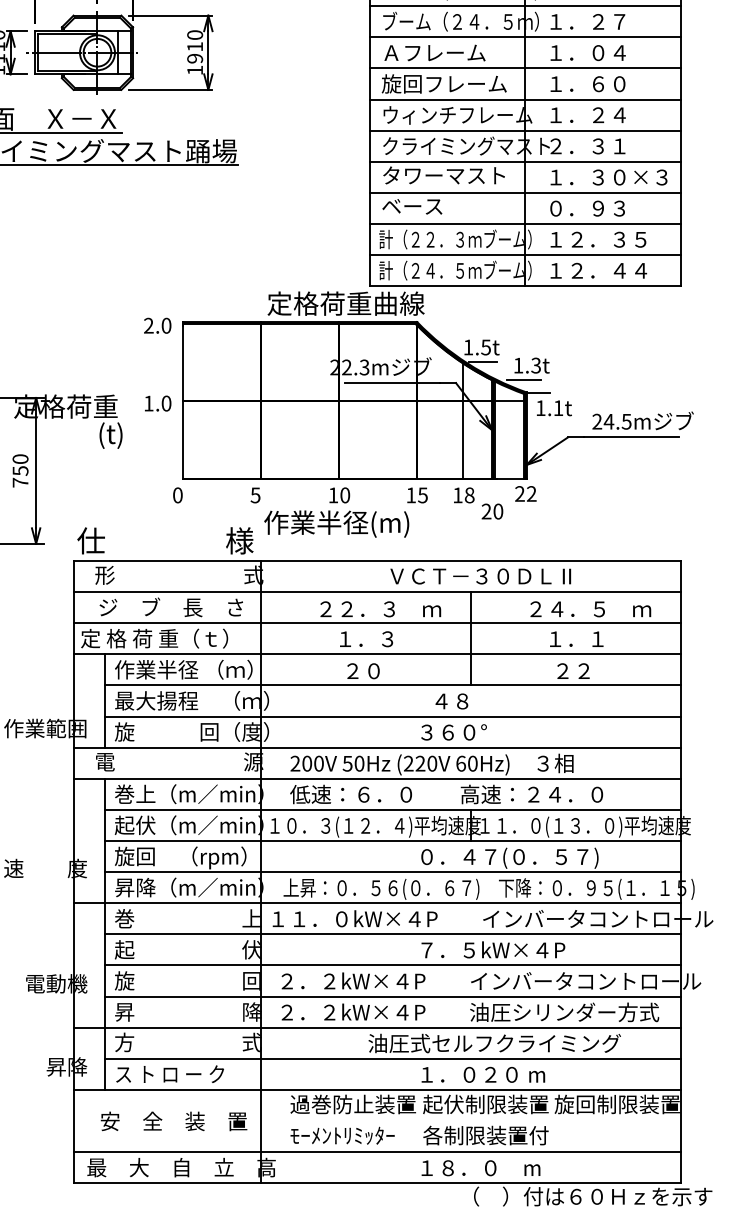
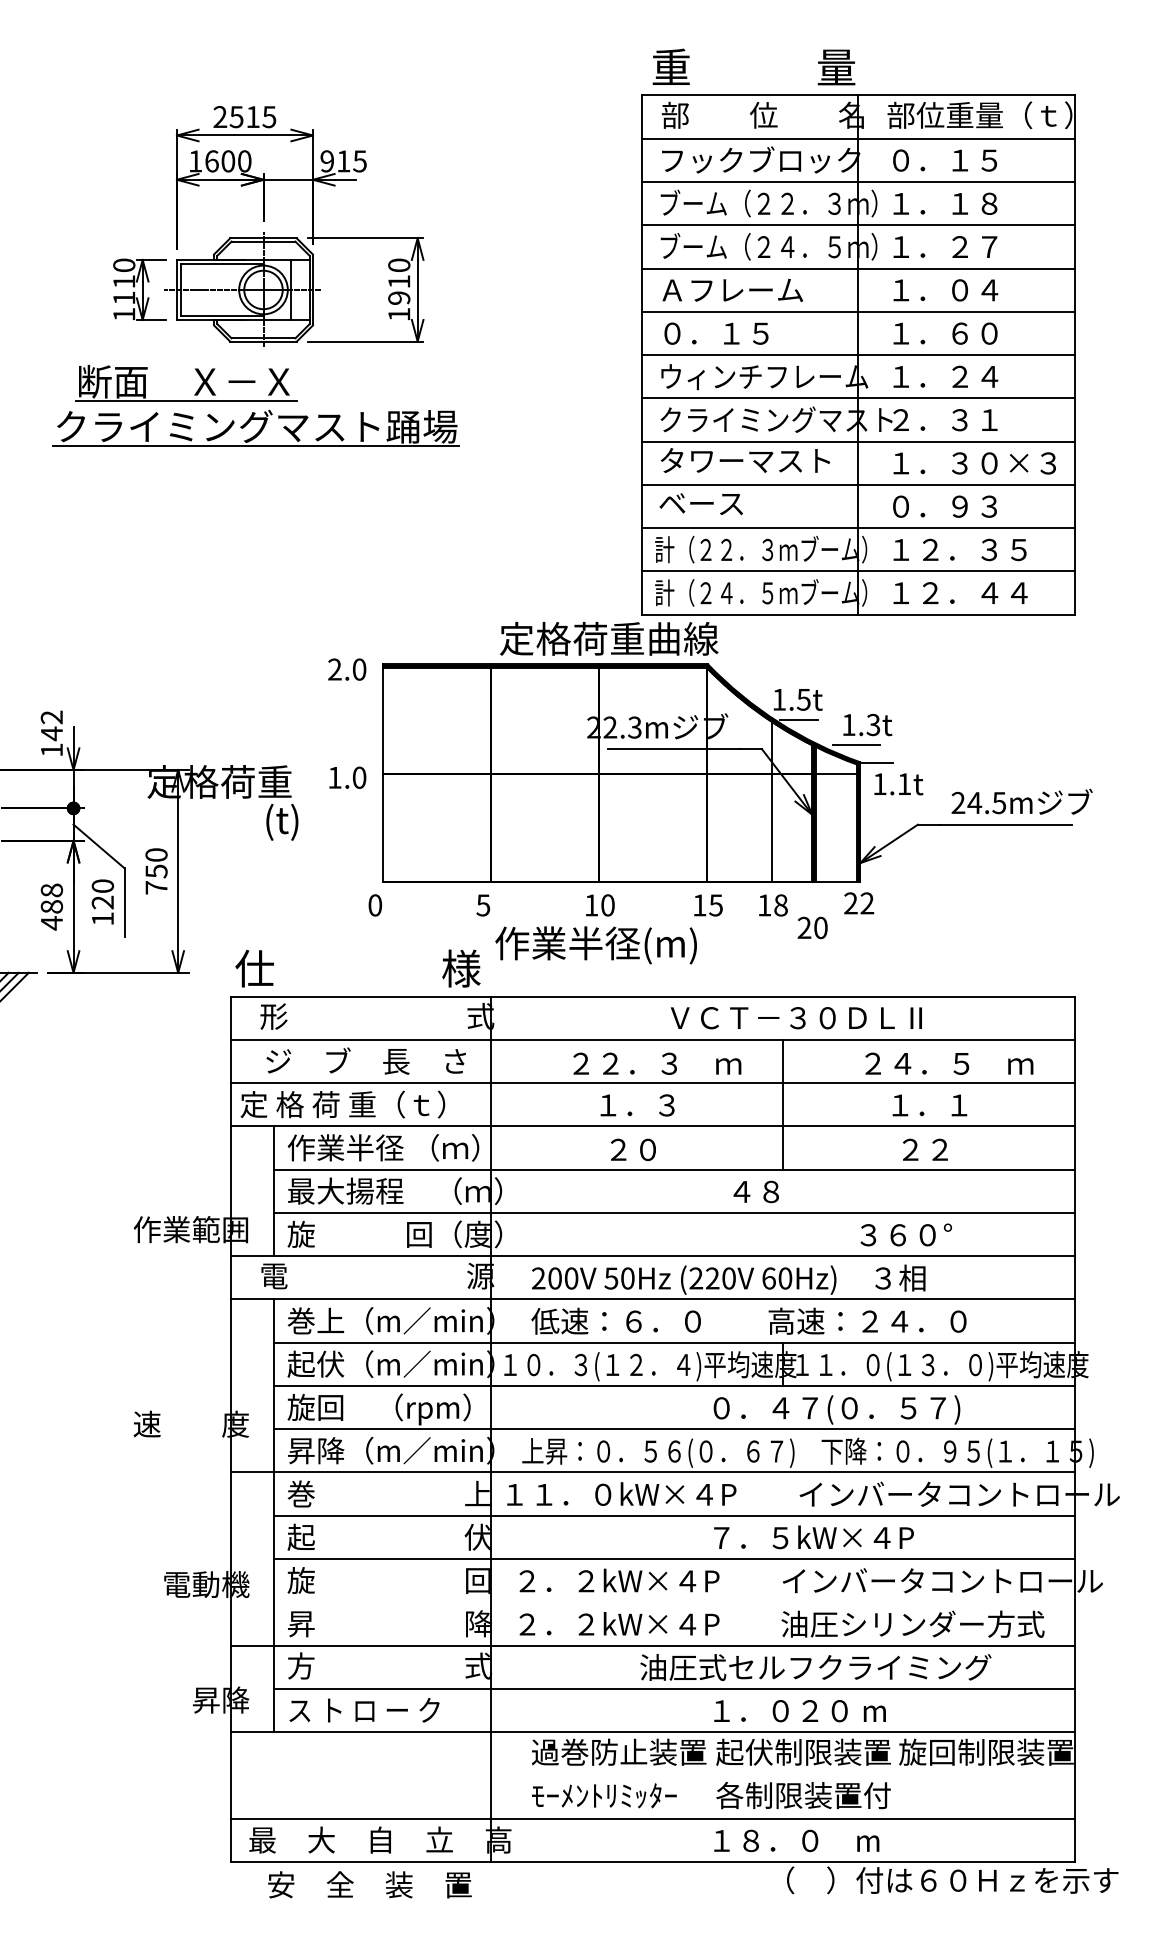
text: (444, 83) -> (745, 332), 旋回フレーム -> ０．１５
text: (453, 732) -> (905, 1234), moved
line: (393, 996) -> (674, 1602), removed
text: (173, 1121) -> (369, 1884), moved

